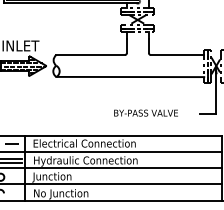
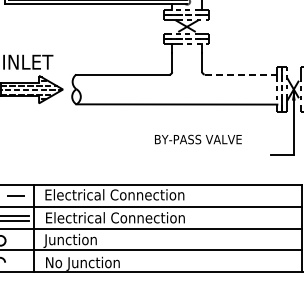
line: (177, 54) -> (241, 74), solid -> dashed
text: (146, 113) -> (198, 139), moved
text: (85, 161) -> (116, 219), Hydraulic Connection -> Electrical Connection

